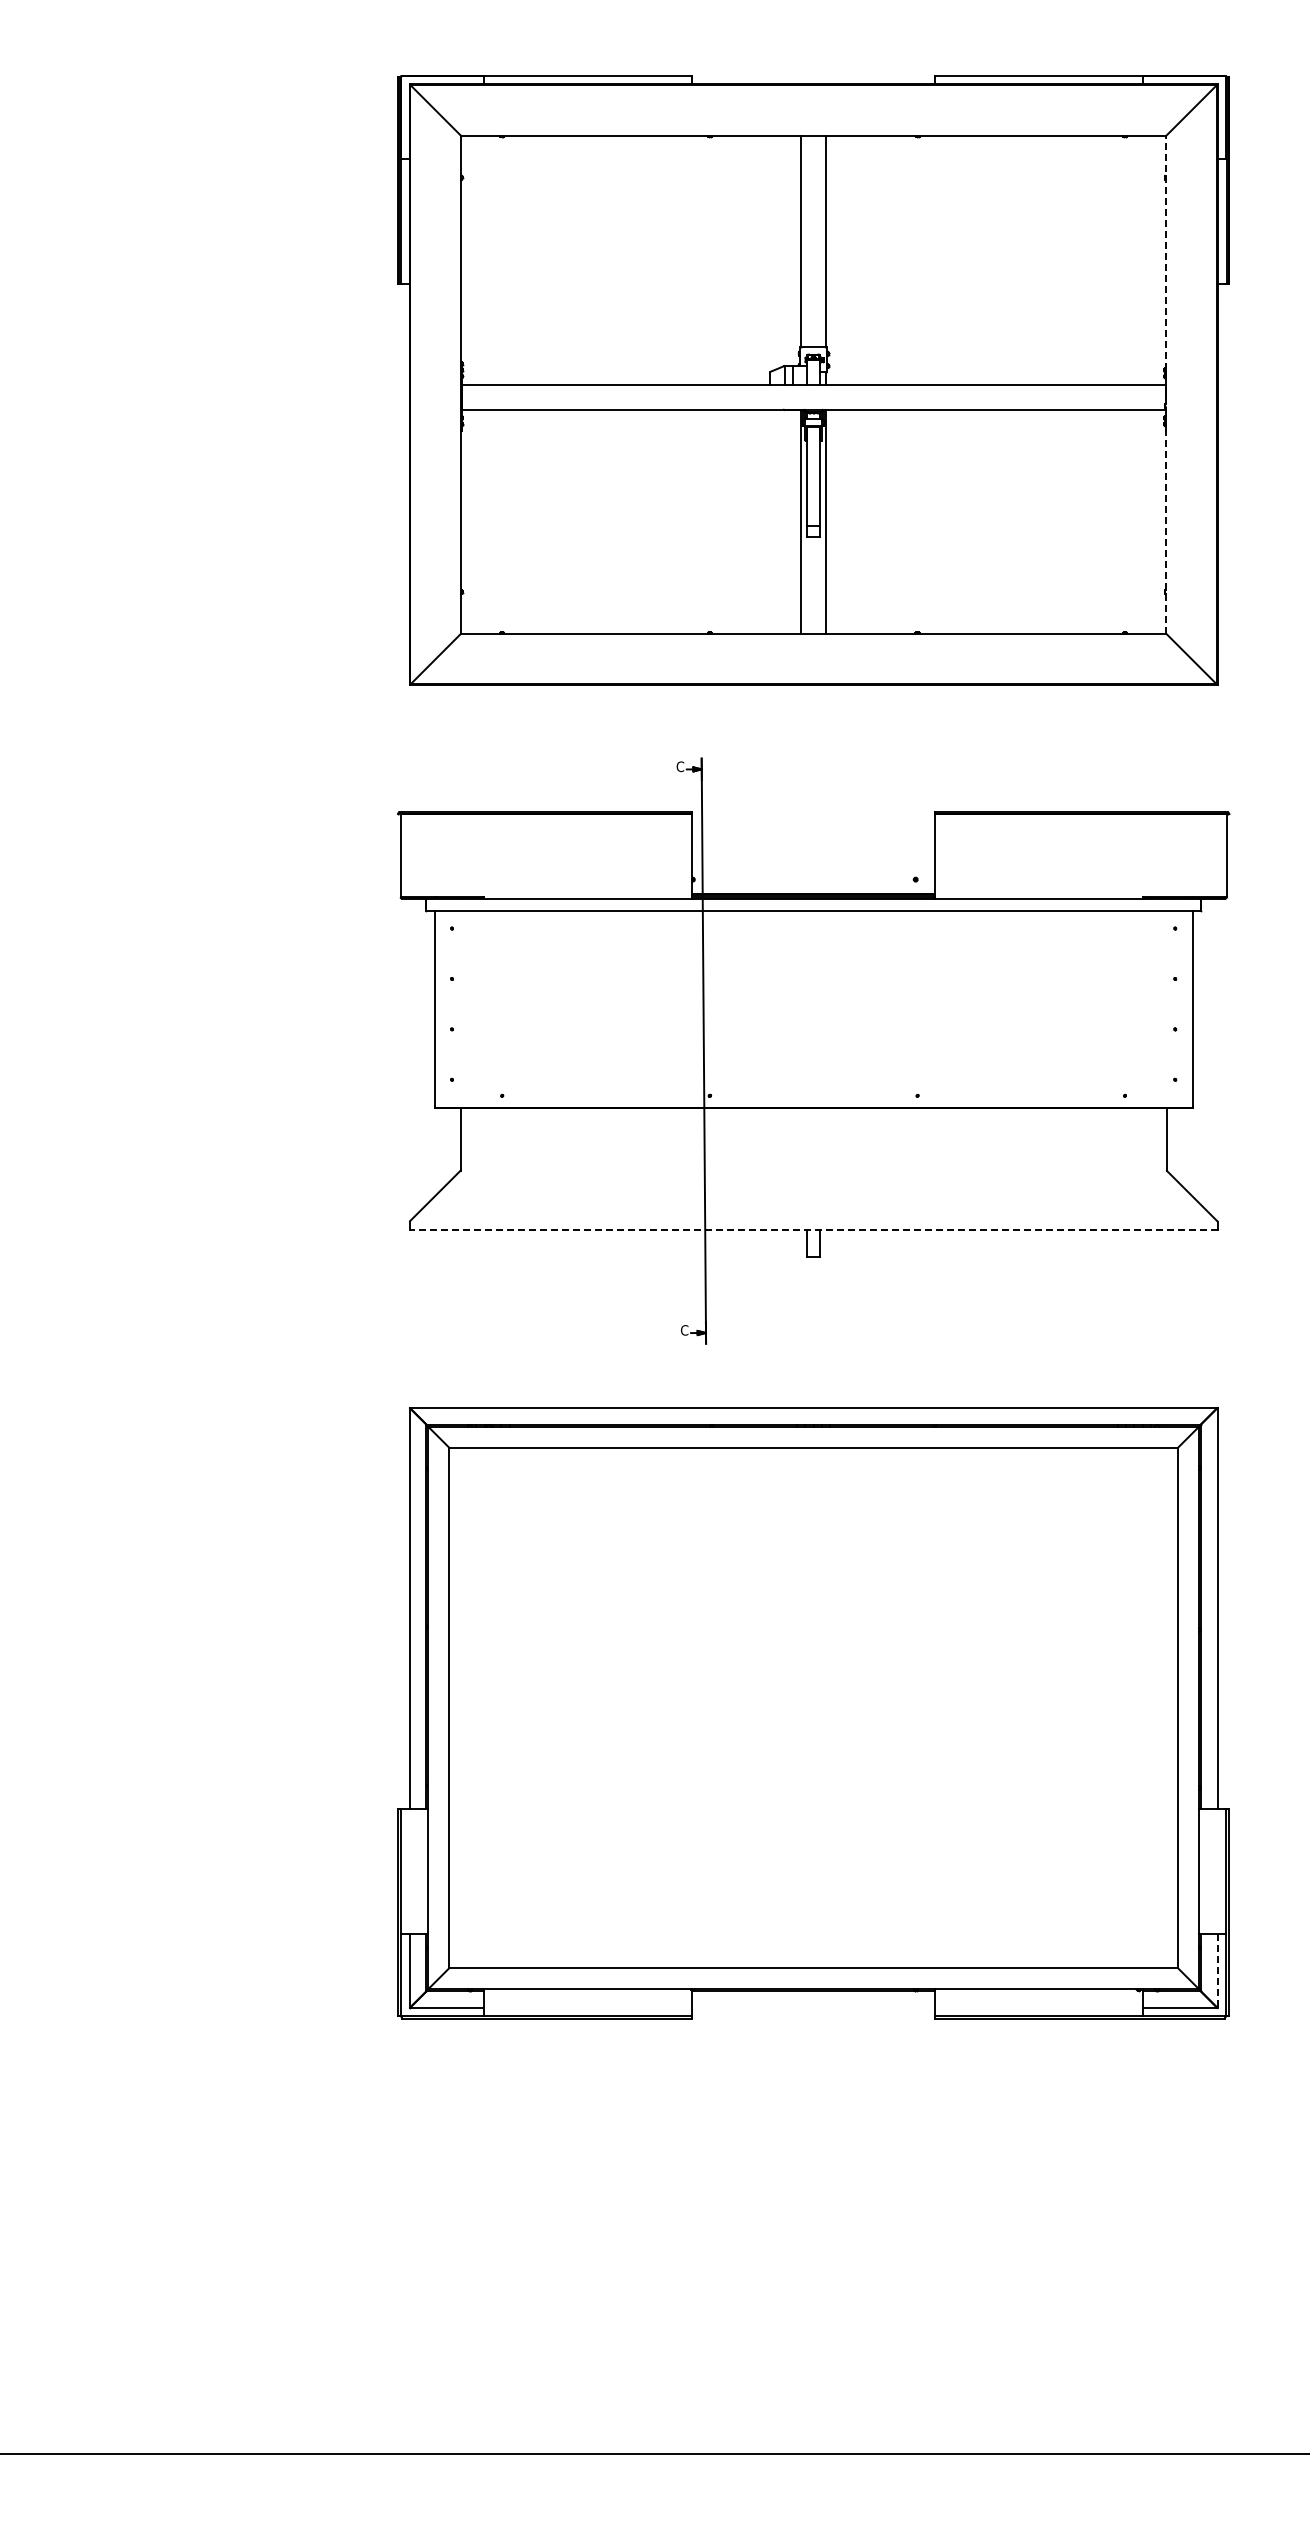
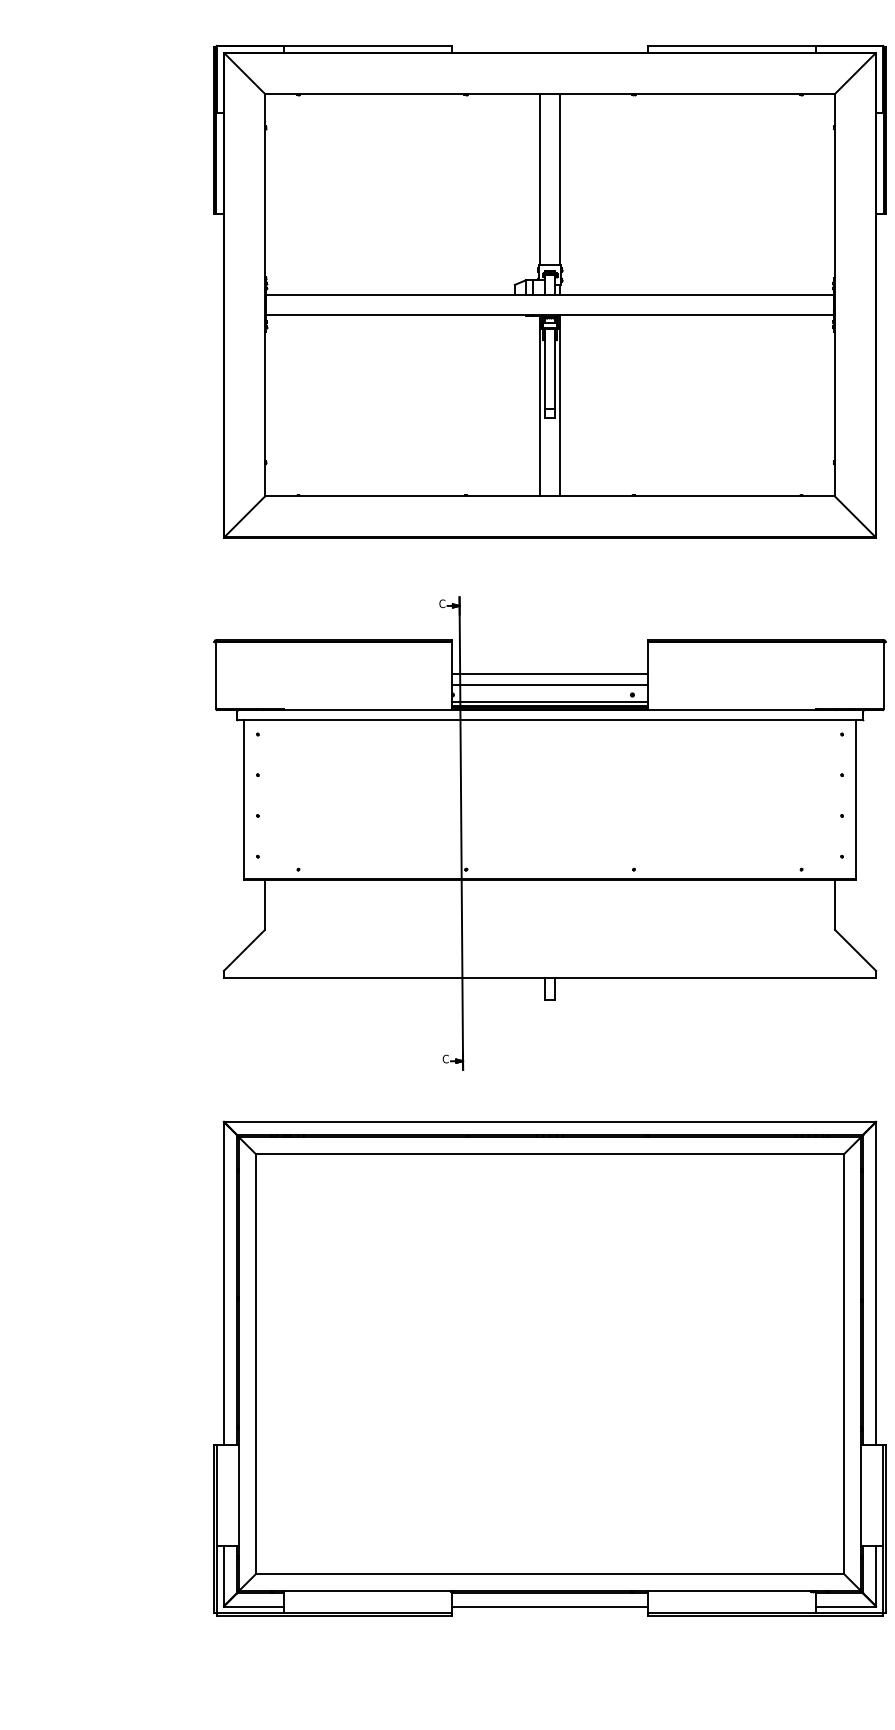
line: (1166, 384) -> (835, 295), dashed -> solid
line: (813, 854) -> (549, 674), added
line: (813, 867) -> (549, 685), added
line: (813, 887) -> (549, 701), added
line: (813, 1229) -> (549, 977), dashed -> solid
line: (1217, 1971) -> (876, 1576), dashed -> solid
line: (813, 2008) -> (549, 1606), added

